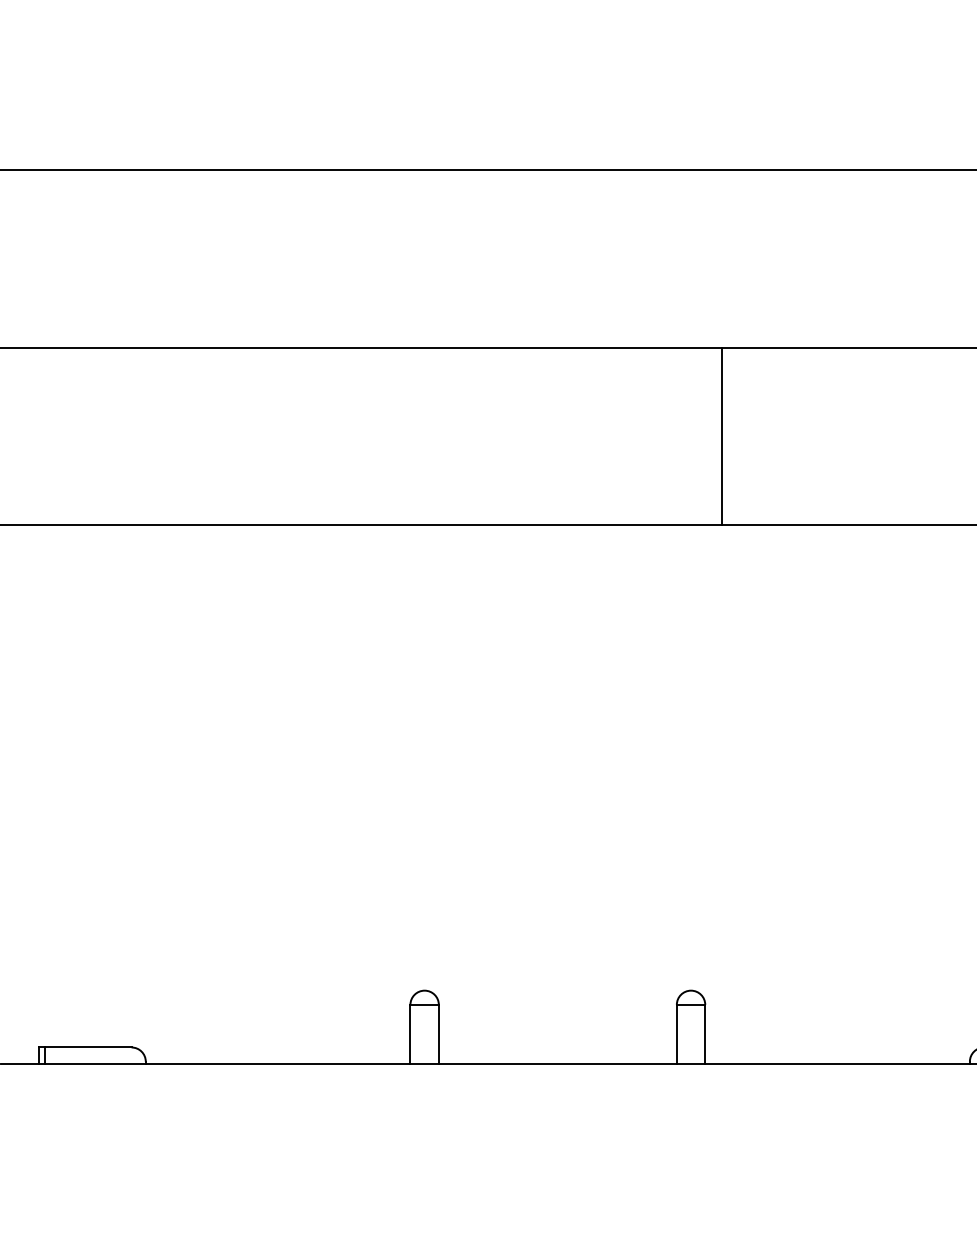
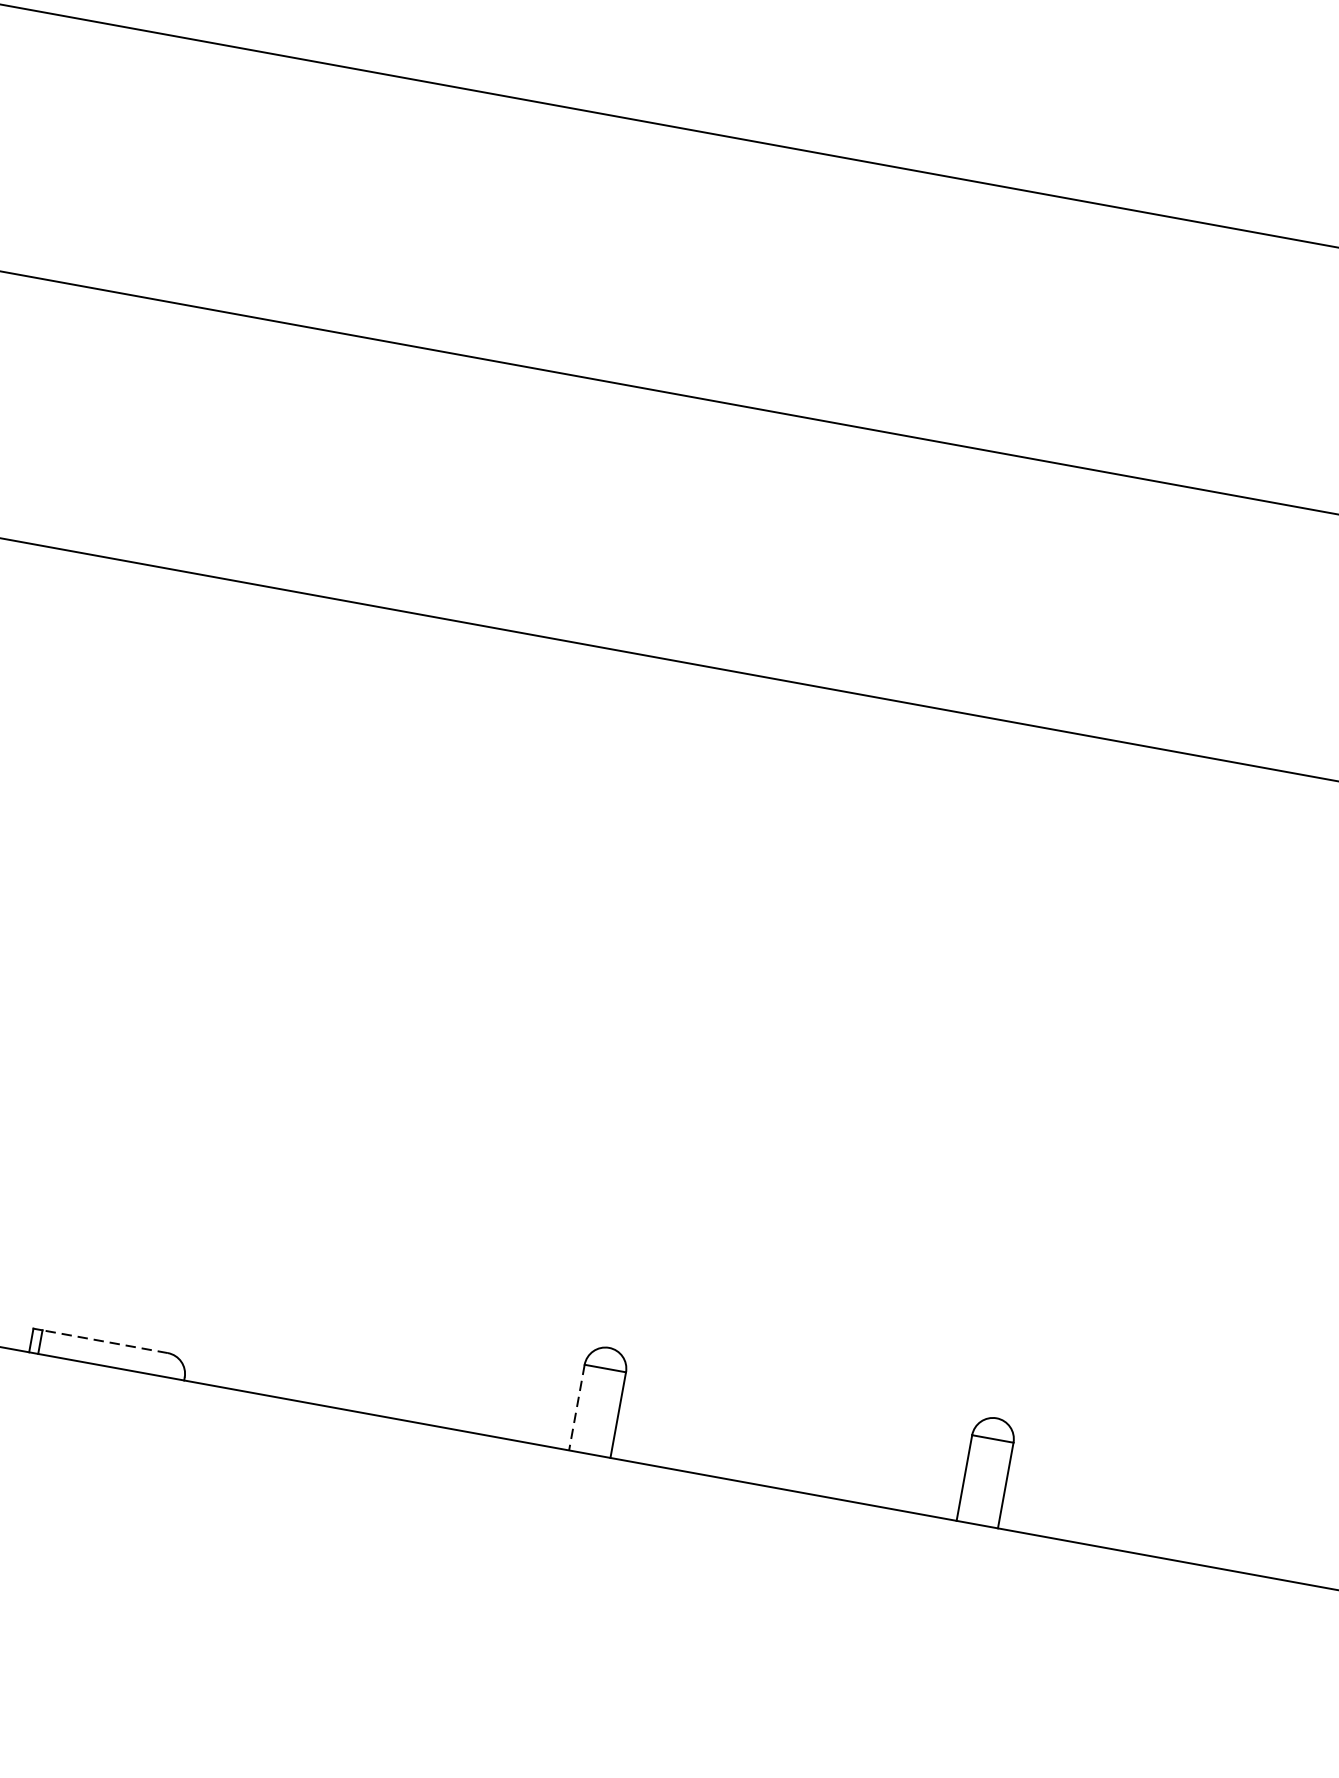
line: (722, 436) -> (1188, 620), removed
line: (410, 1034) -> (576, 1407), solid -> dashed
line: (88, 1047) -> (105, 1341), solid -> dashed

